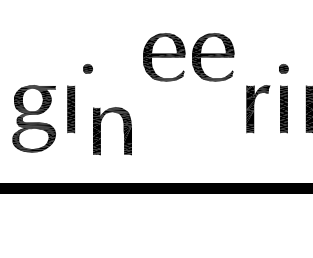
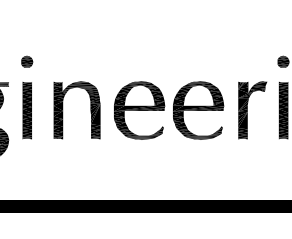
part: (188, 57) -> (168, 110), moved
part: (87, 68) -> (26, 61), moved
part: (123, 131) -> (90, 110), moved

